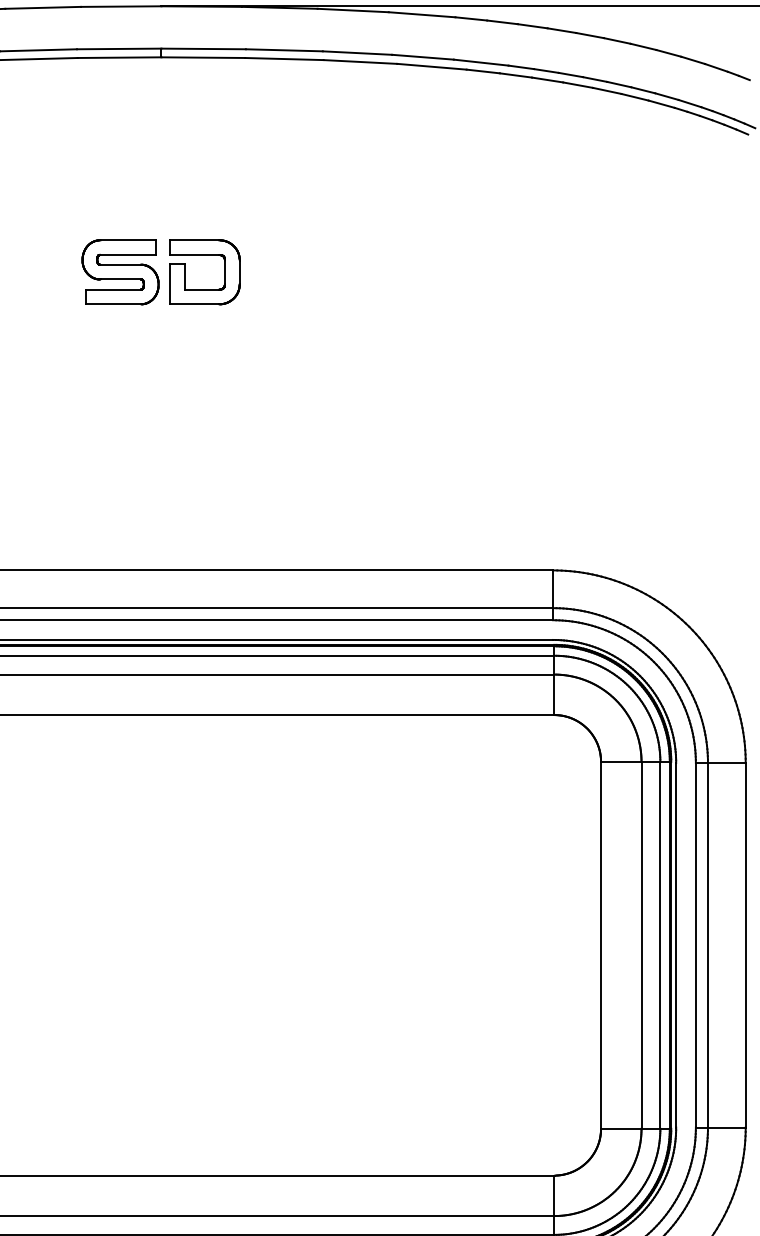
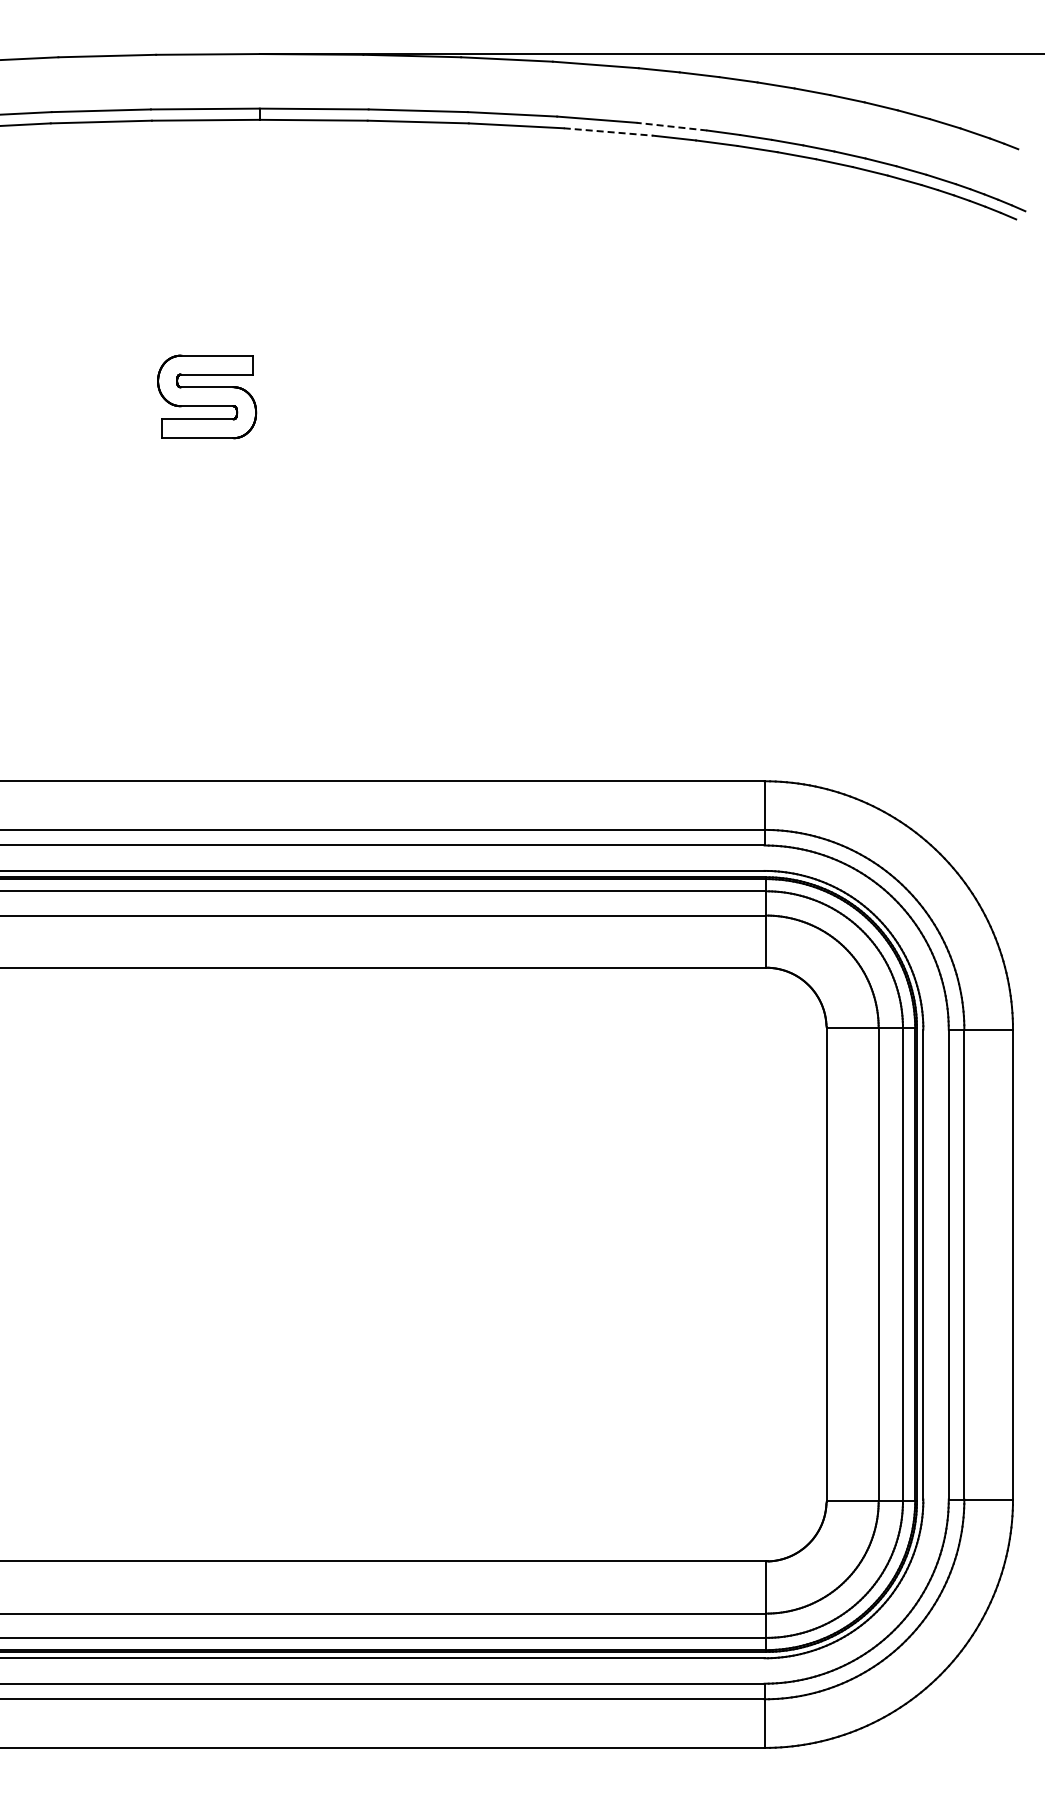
line: (480, 62) -> (671, 126), solid -> dashed
line: (431, 67) -> (608, 132), solid -> dashed
part: (204, 255) -> (315, 375), removed

